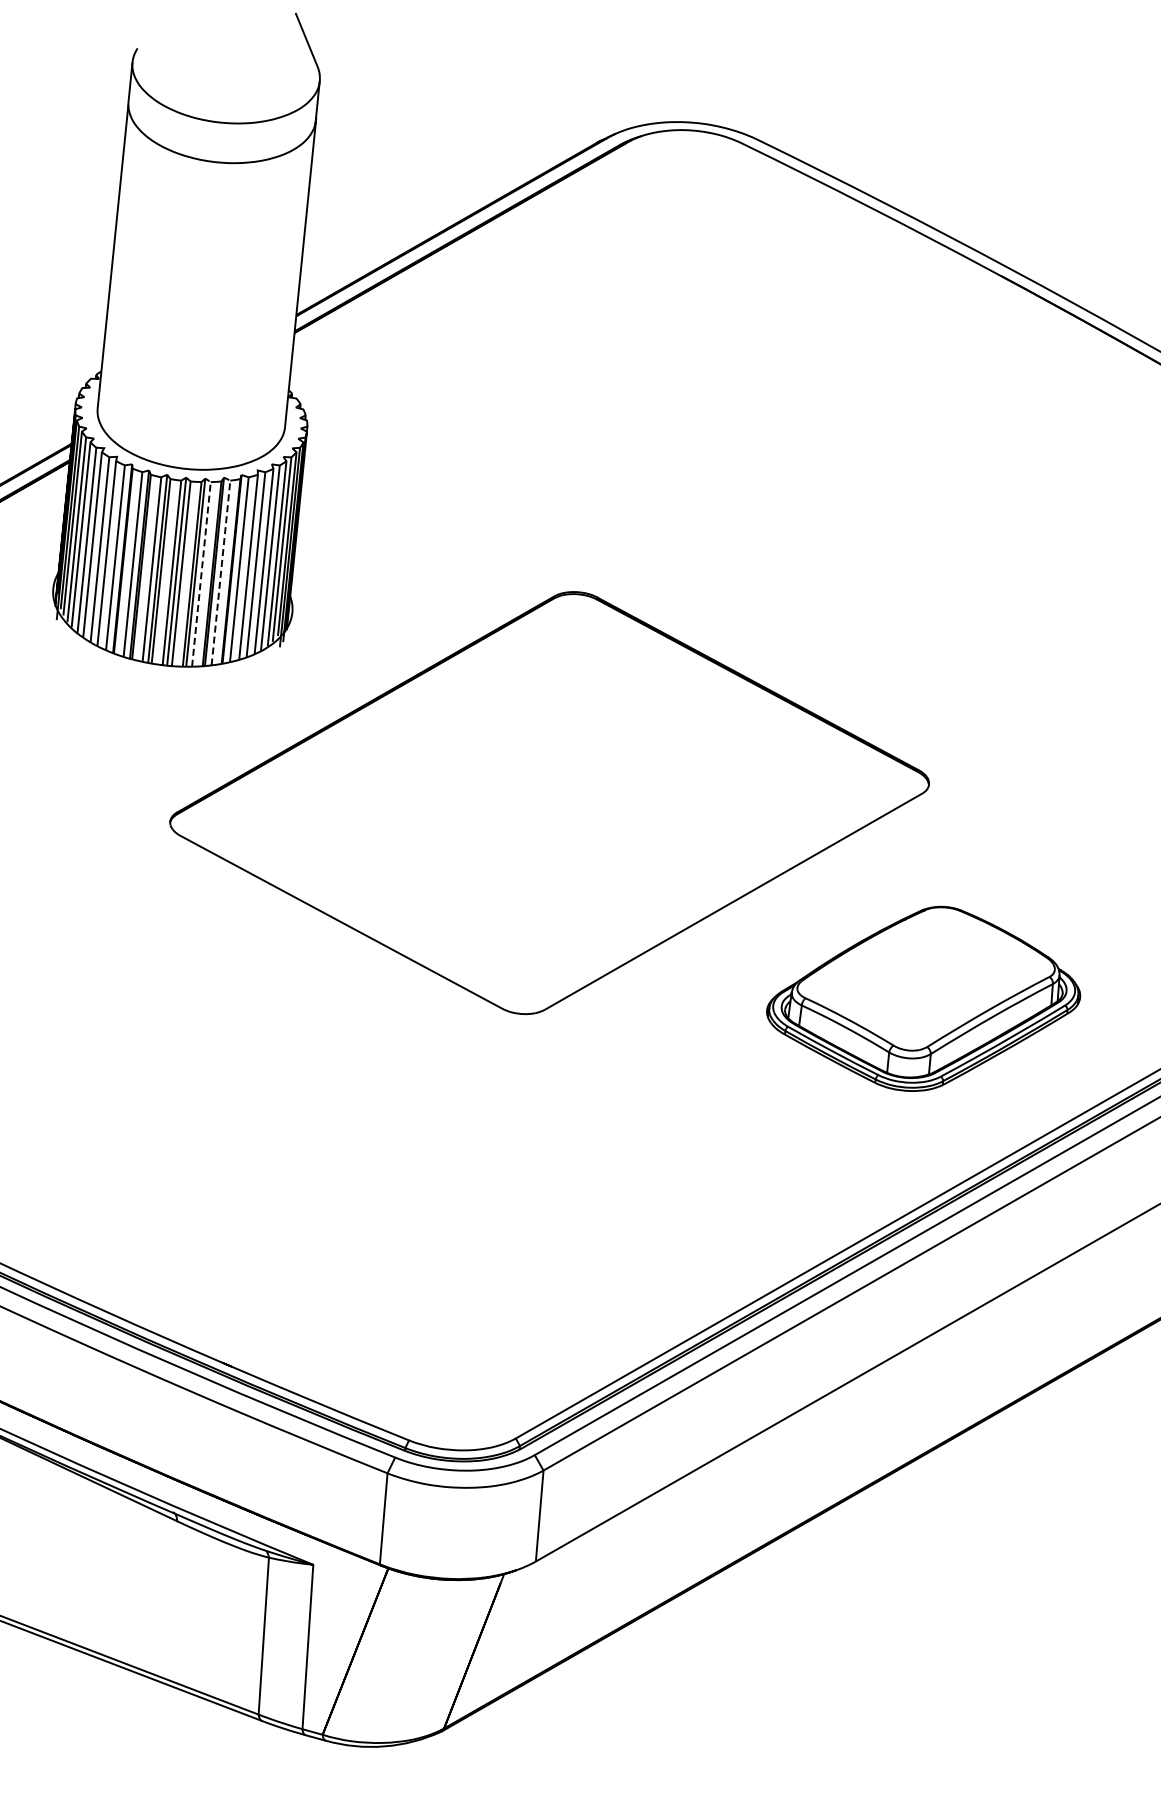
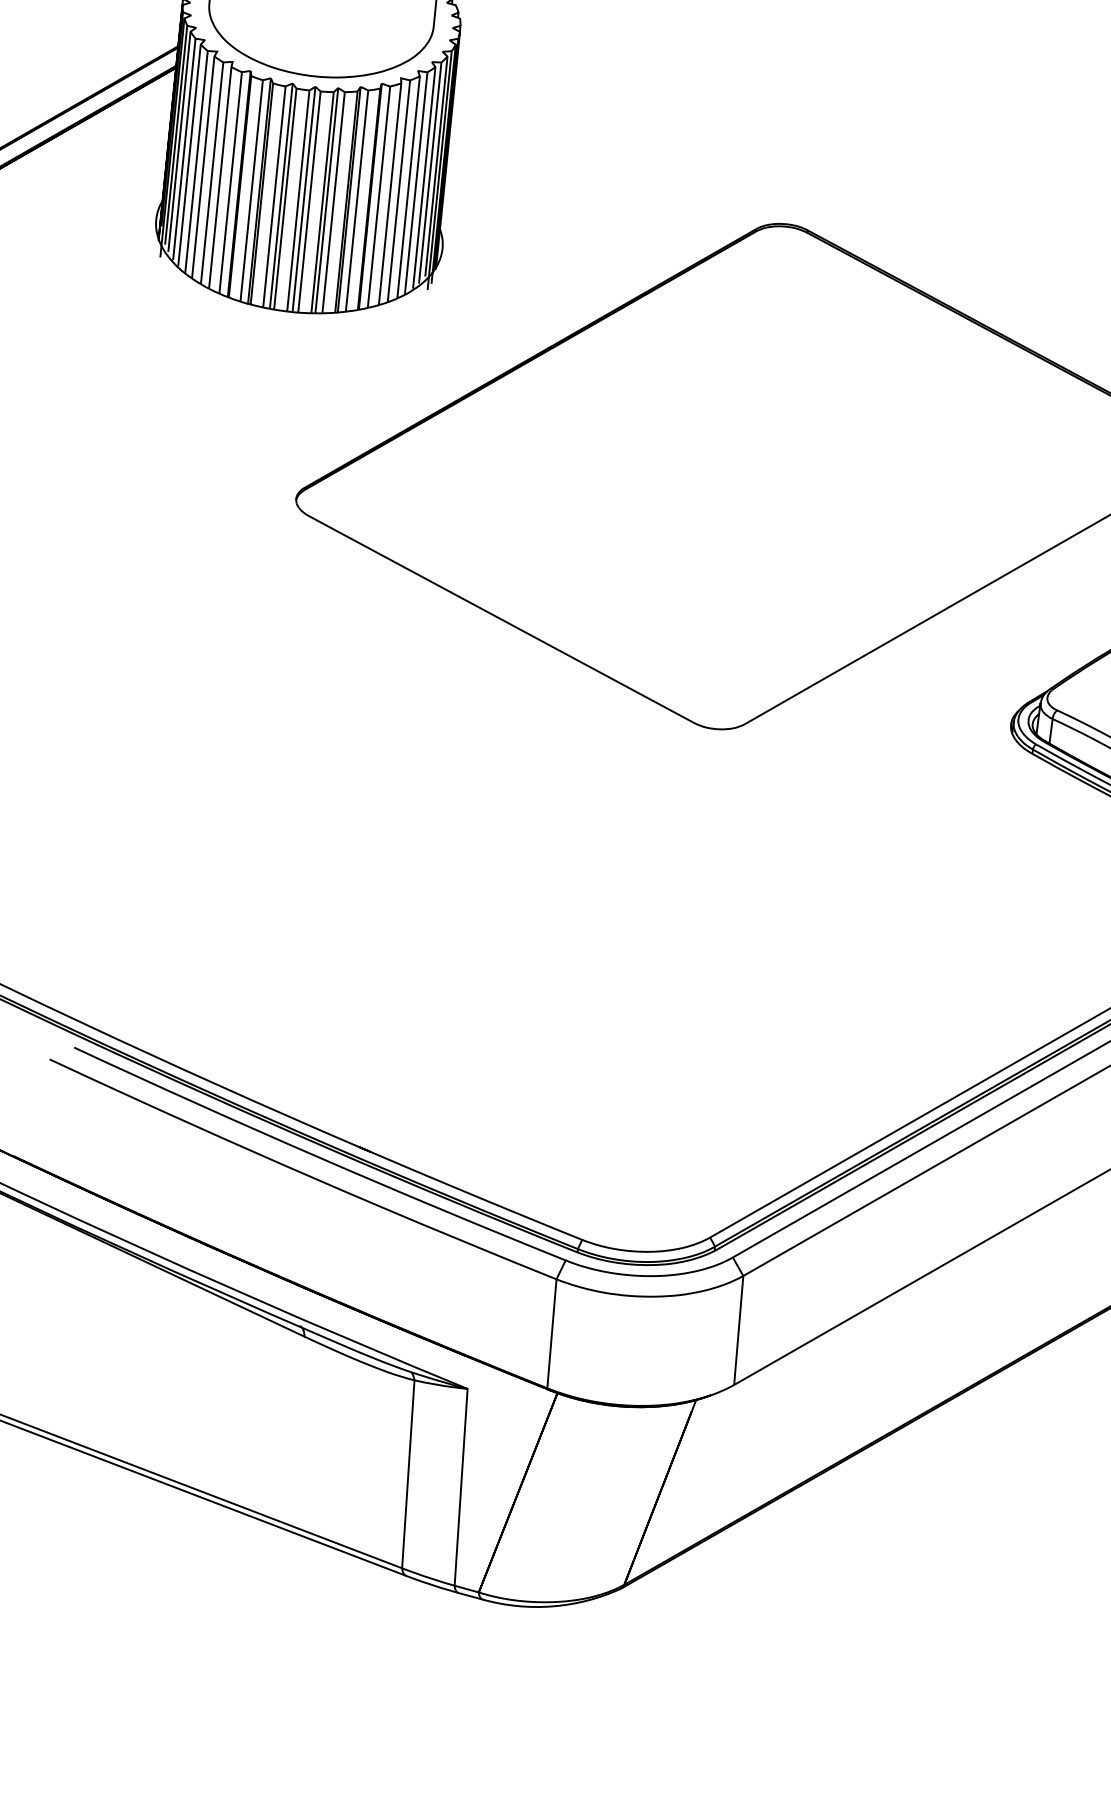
line: (221, 568) -> (357, 195), dashed -> solid
line: (201, 570) -> (333, 198), dashed -> solid

